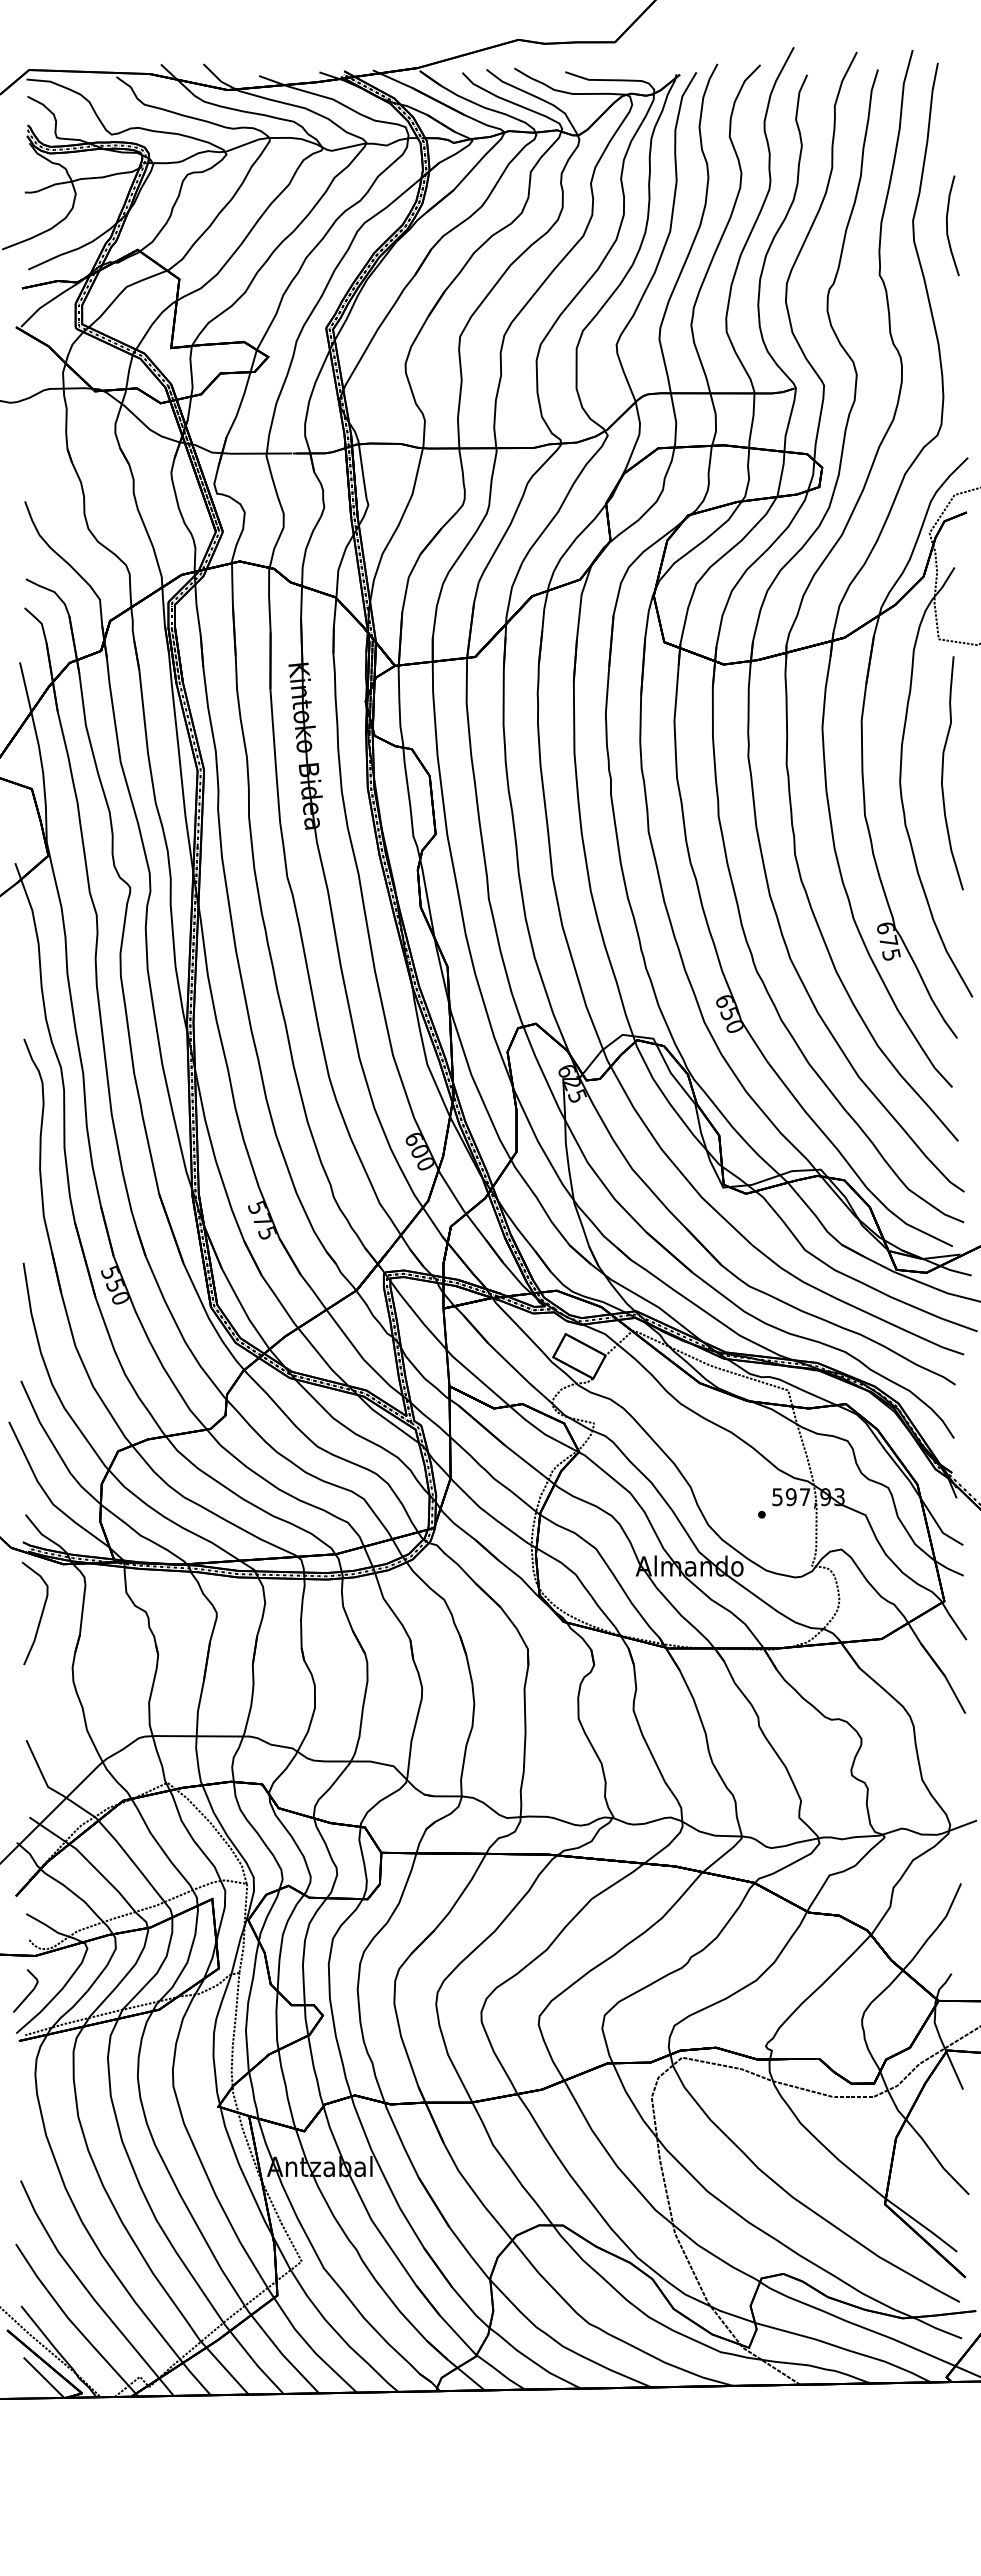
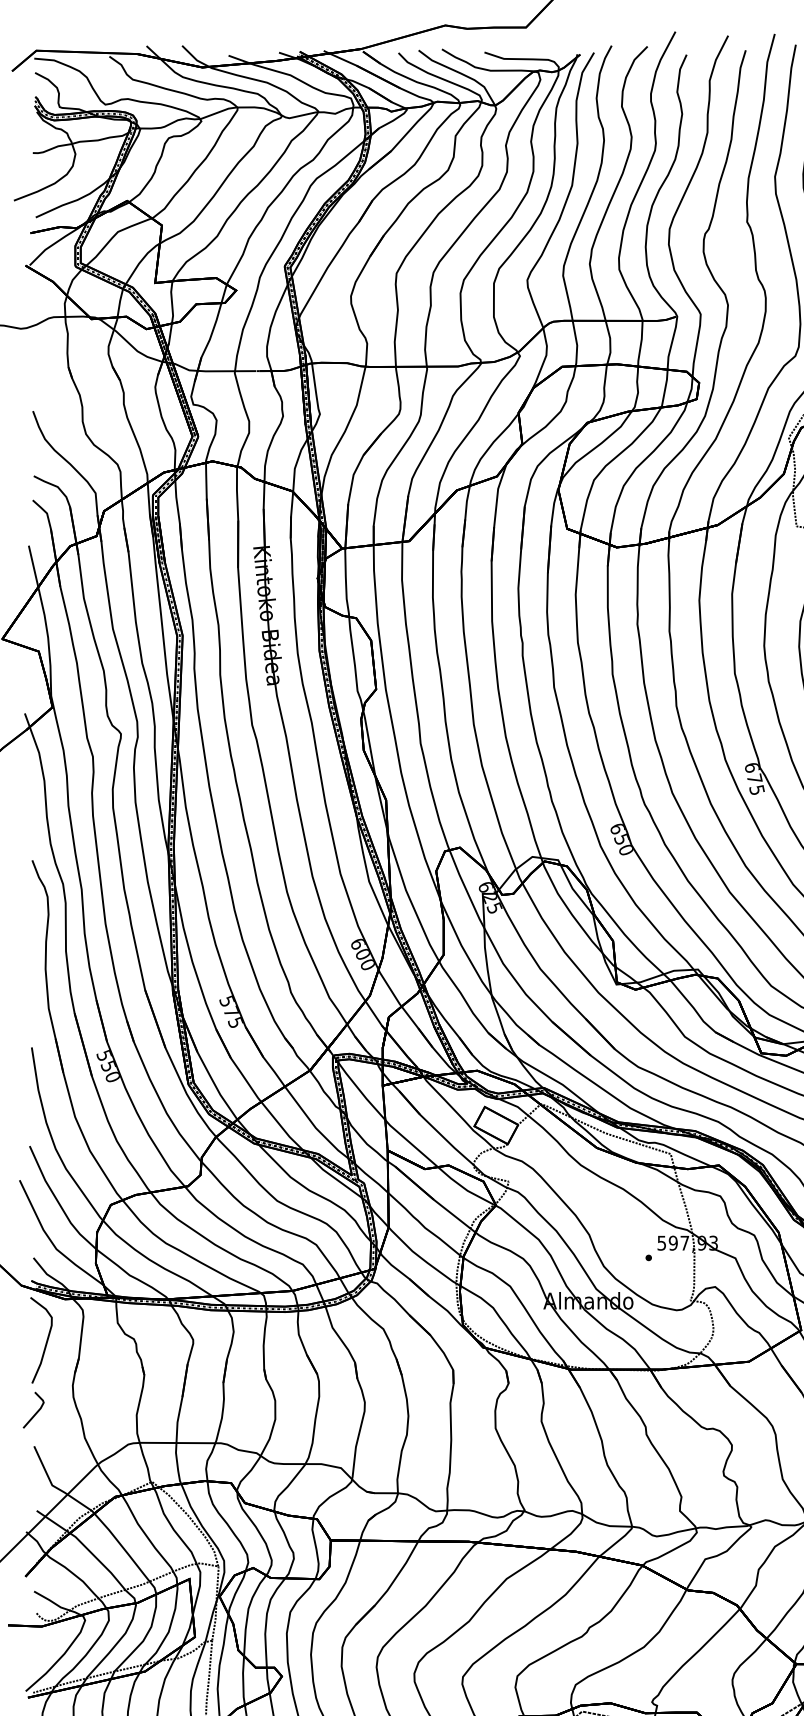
line: (28, 1993) -> (35, 1412), moved

